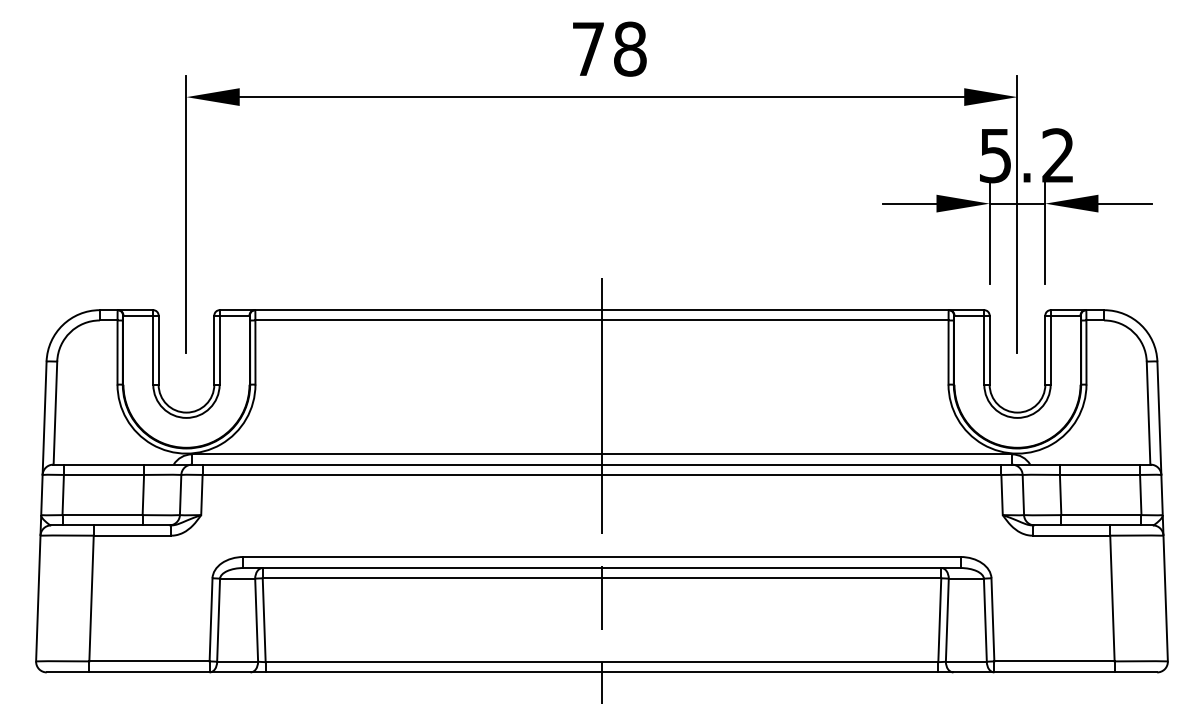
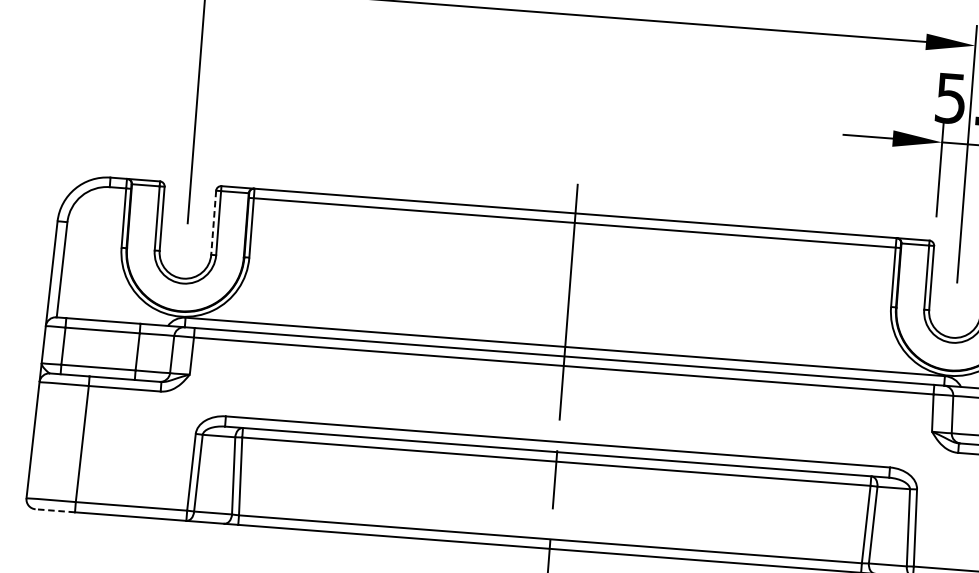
line: (214, 350) -> (213, 223), solid -> dashed
line: (67, 672) -> (54, 510), solid -> dashed

